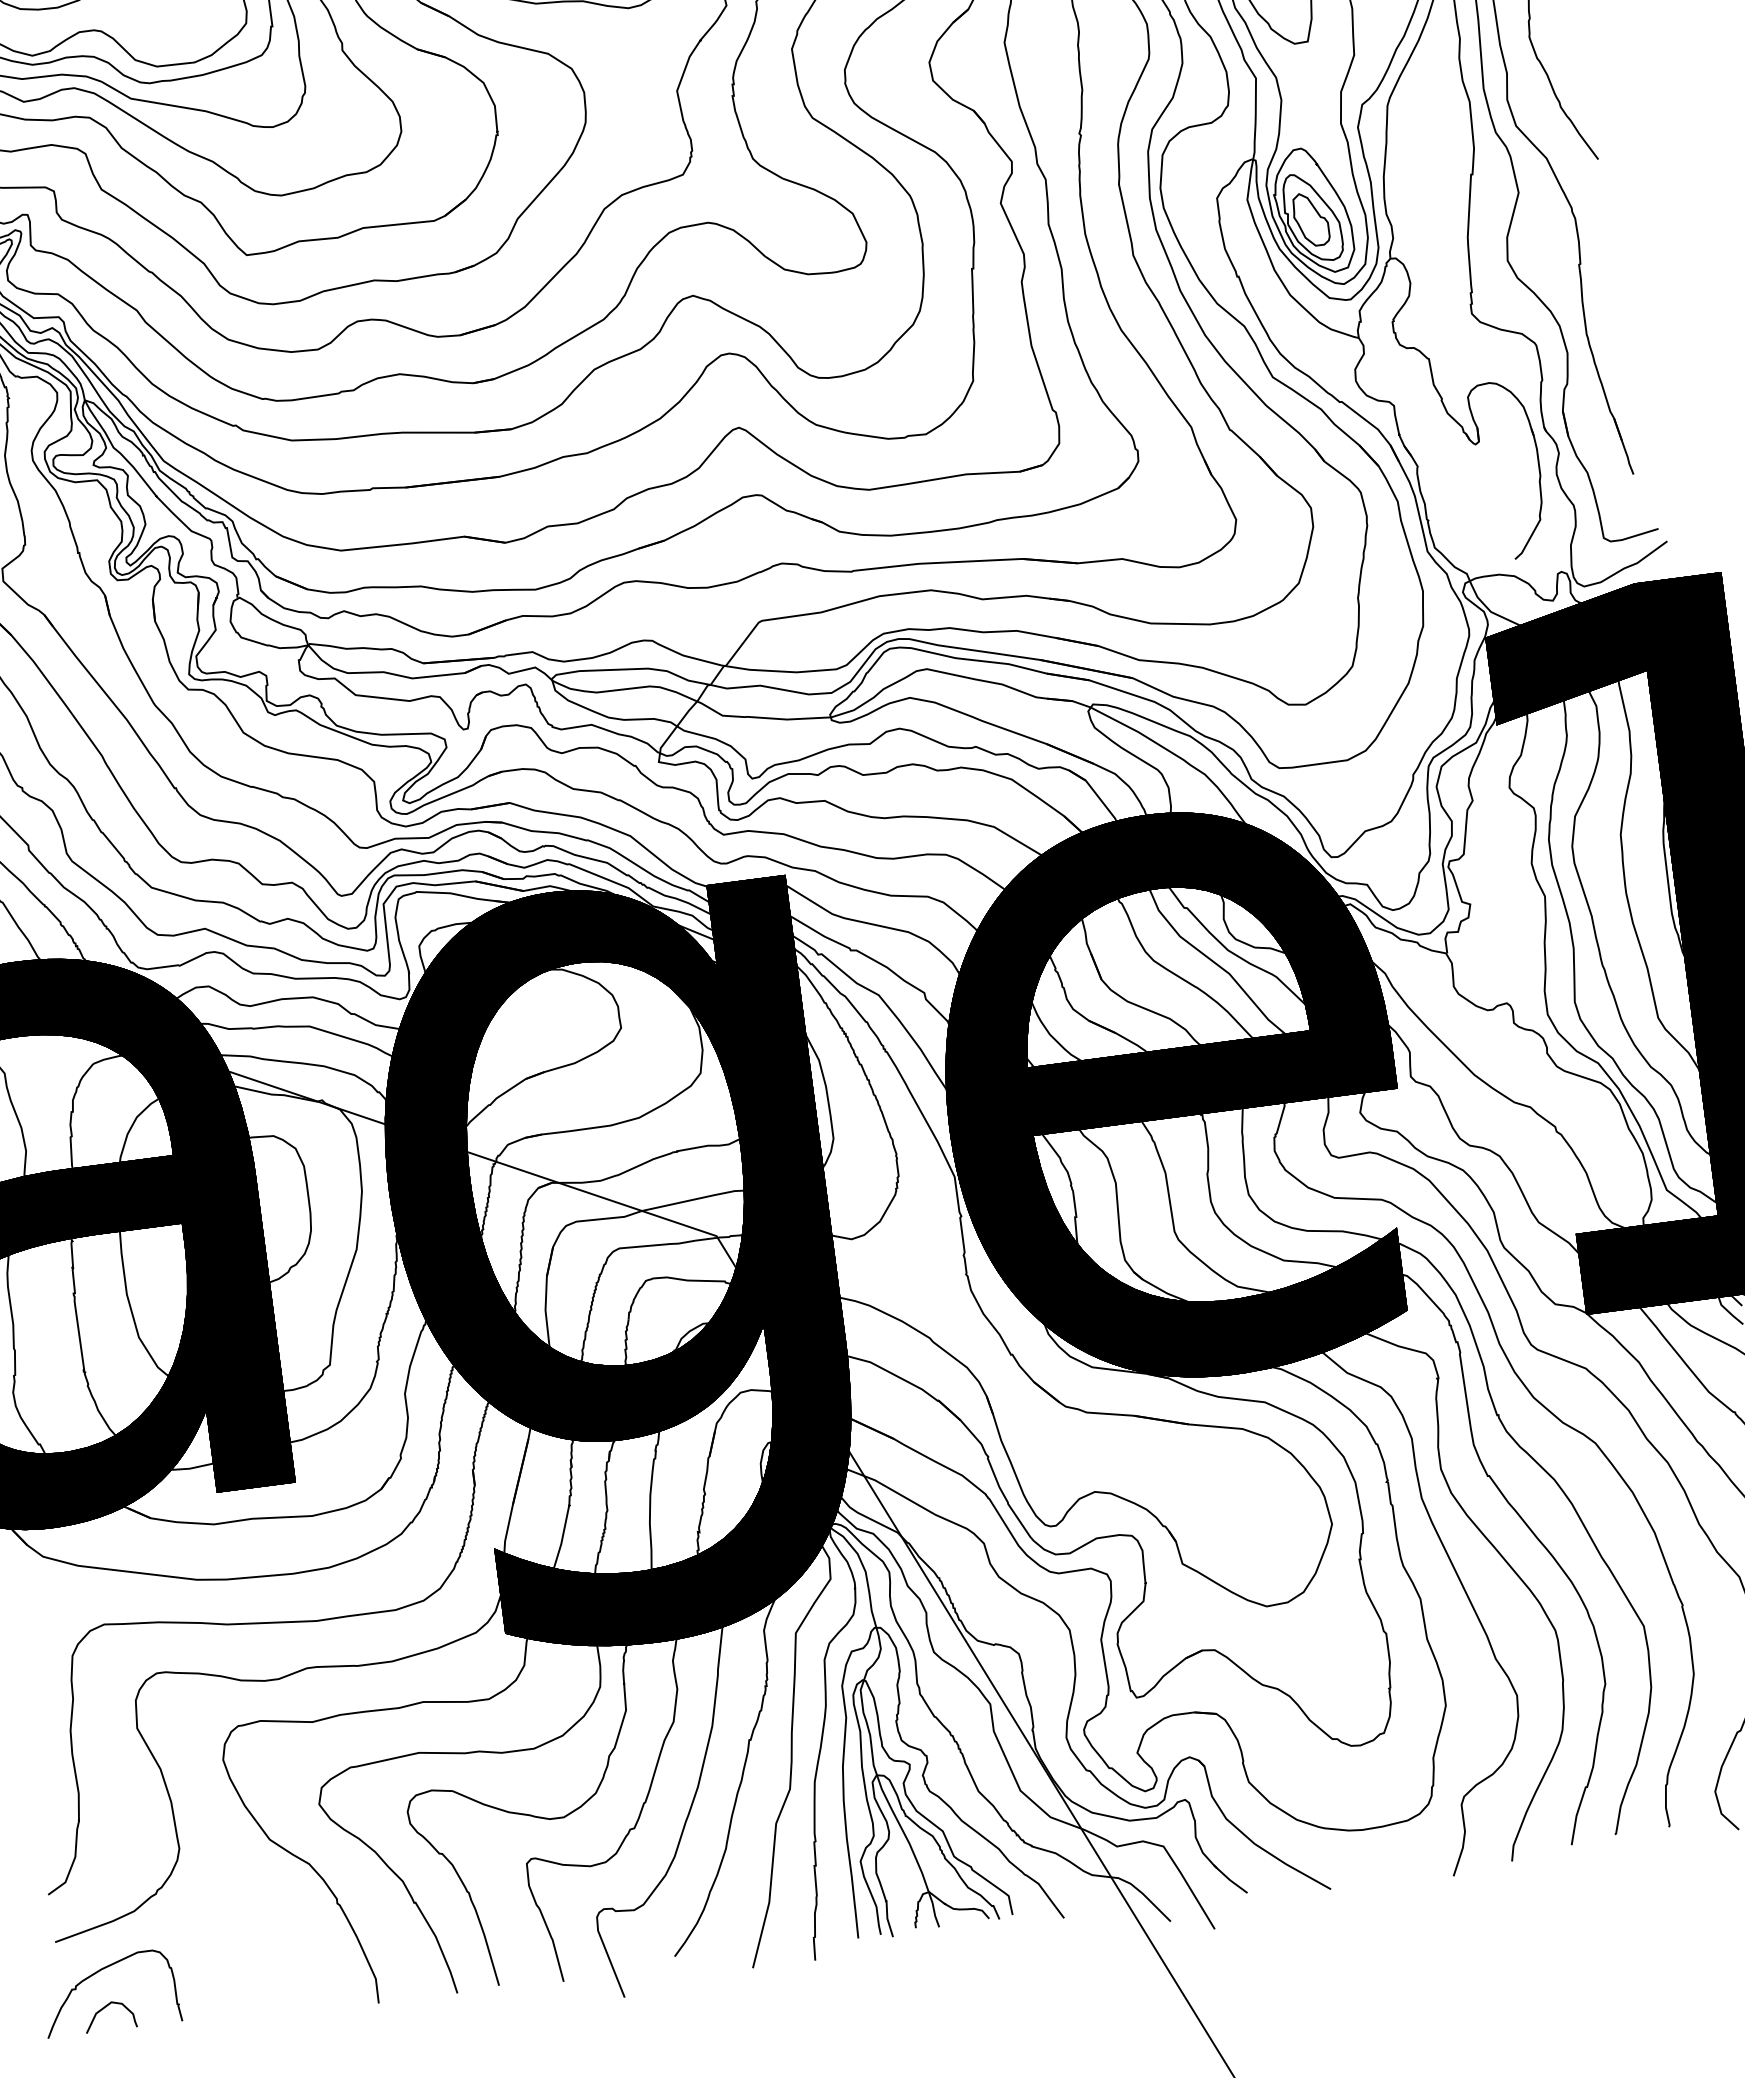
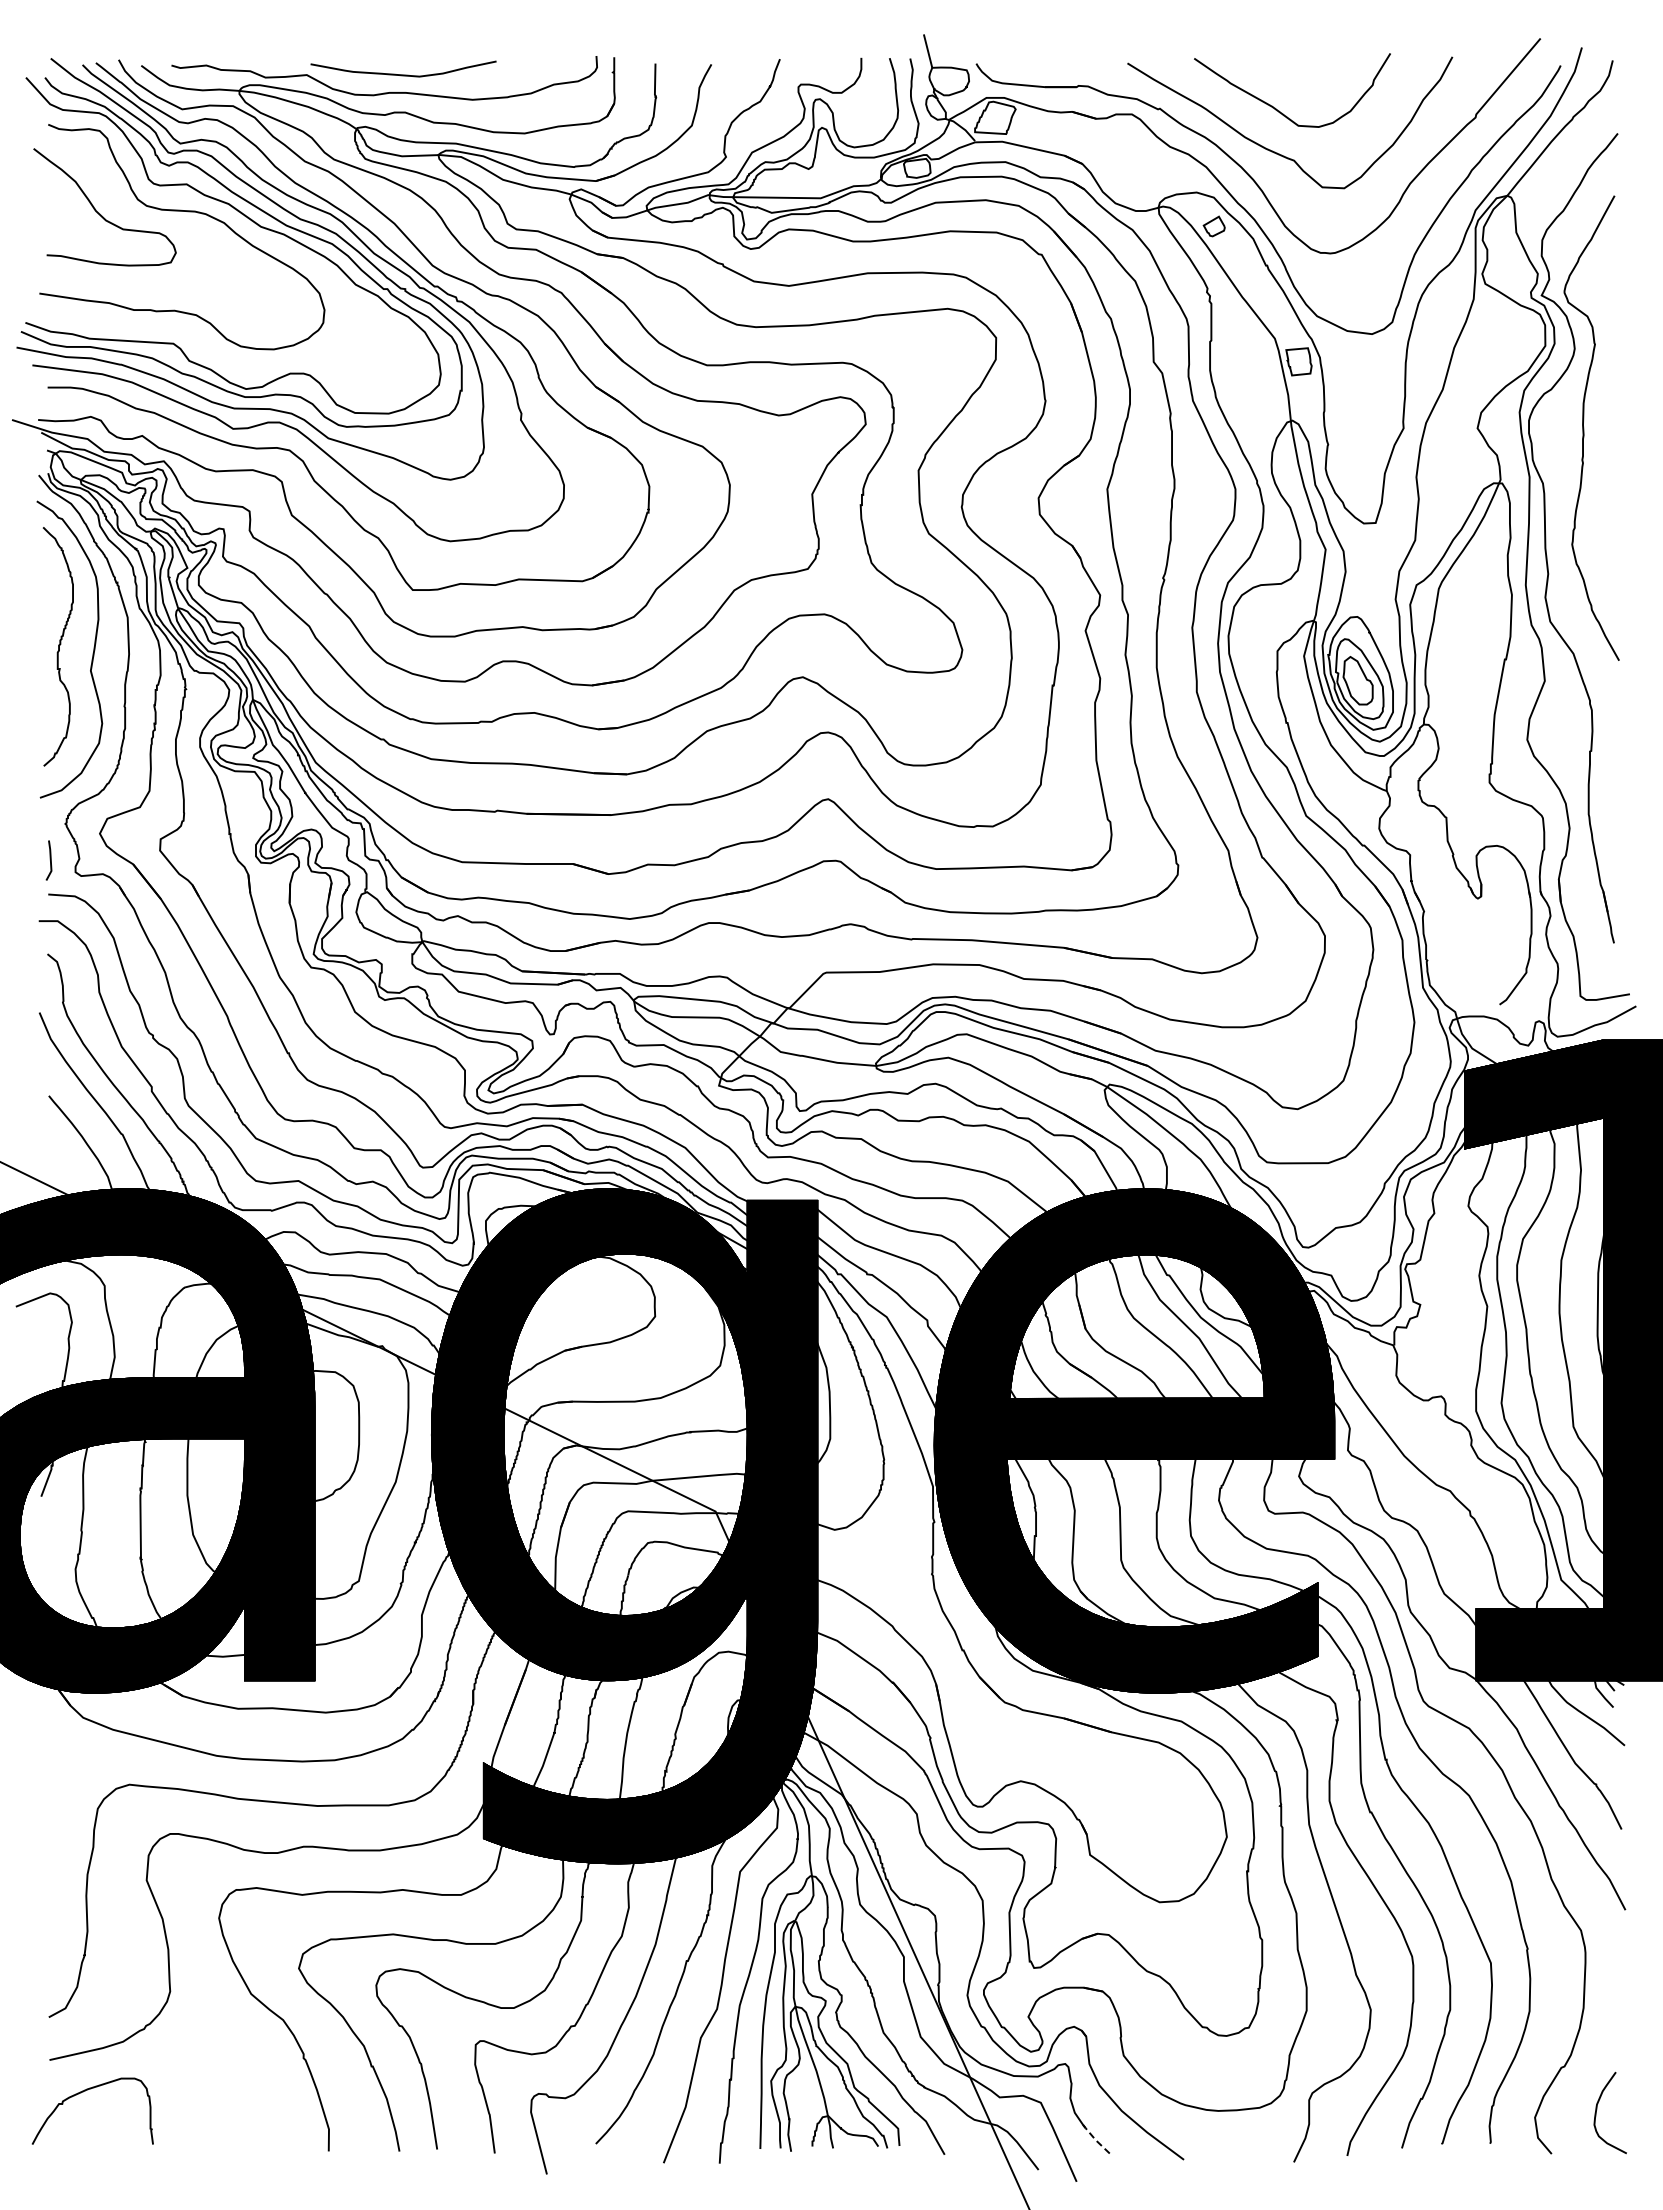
line: (1229, 1879) -> (1095, 2139), solid -> dashed
curve: (105, 2008) -> (86, 2124), removed

